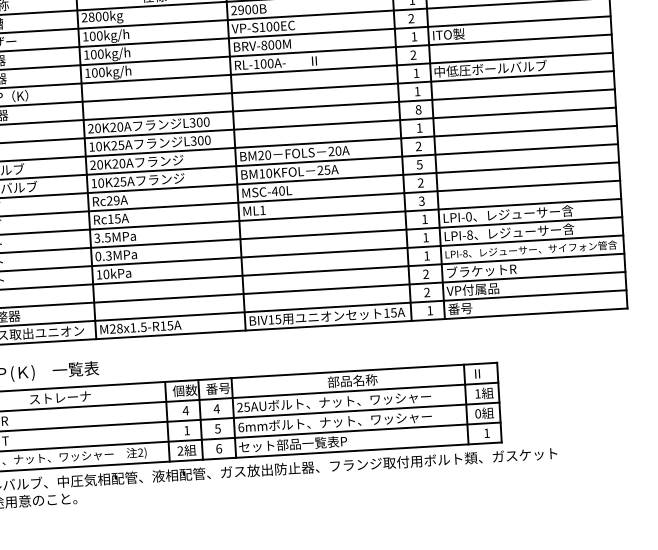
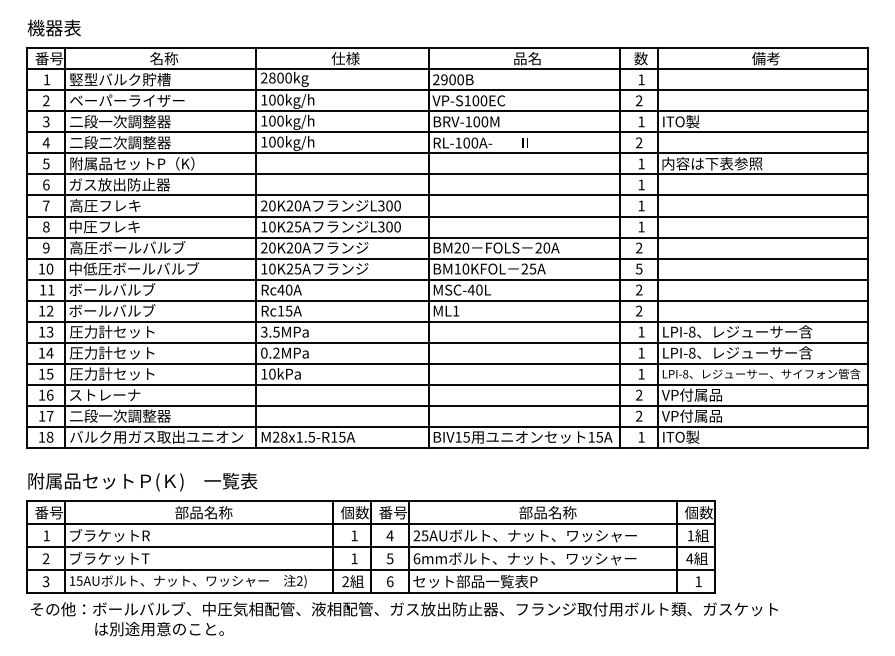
text: (264, 45) -> (468, 121), BRV-800M -> BRV-100M
text: (490, 68) -> (726, 163), 中低圧ボールバルブ -> 内容は下表参照
text: (418, 109) -> (641, 205), 8 -> 1
text: (112, 200) -> (284, 289), Rc29A -> Rc40A
text: (422, 201) -> (639, 311), 3 -> 2
text: (469, 217) -> (692, 332), LPI-0 -> LPI-8
text: (108, 256) -> (276, 353), 0.3MPa -> 0.2MPa
text: (480, 270) -> (702, 394), ブラケットR -> VP付属品
text: (463, 308) -> (680, 436), 番号 -> ITO製
text: (483, 373) -> (698, 512), Ⅱ -> 個数
text: (59, 397) -> (210, 512), ストレーナ -> 部品名称
text: (185, 410) -> (354, 535), 4 -> 1
text: (477, 413) -> (689, 558), 0 -> 4

